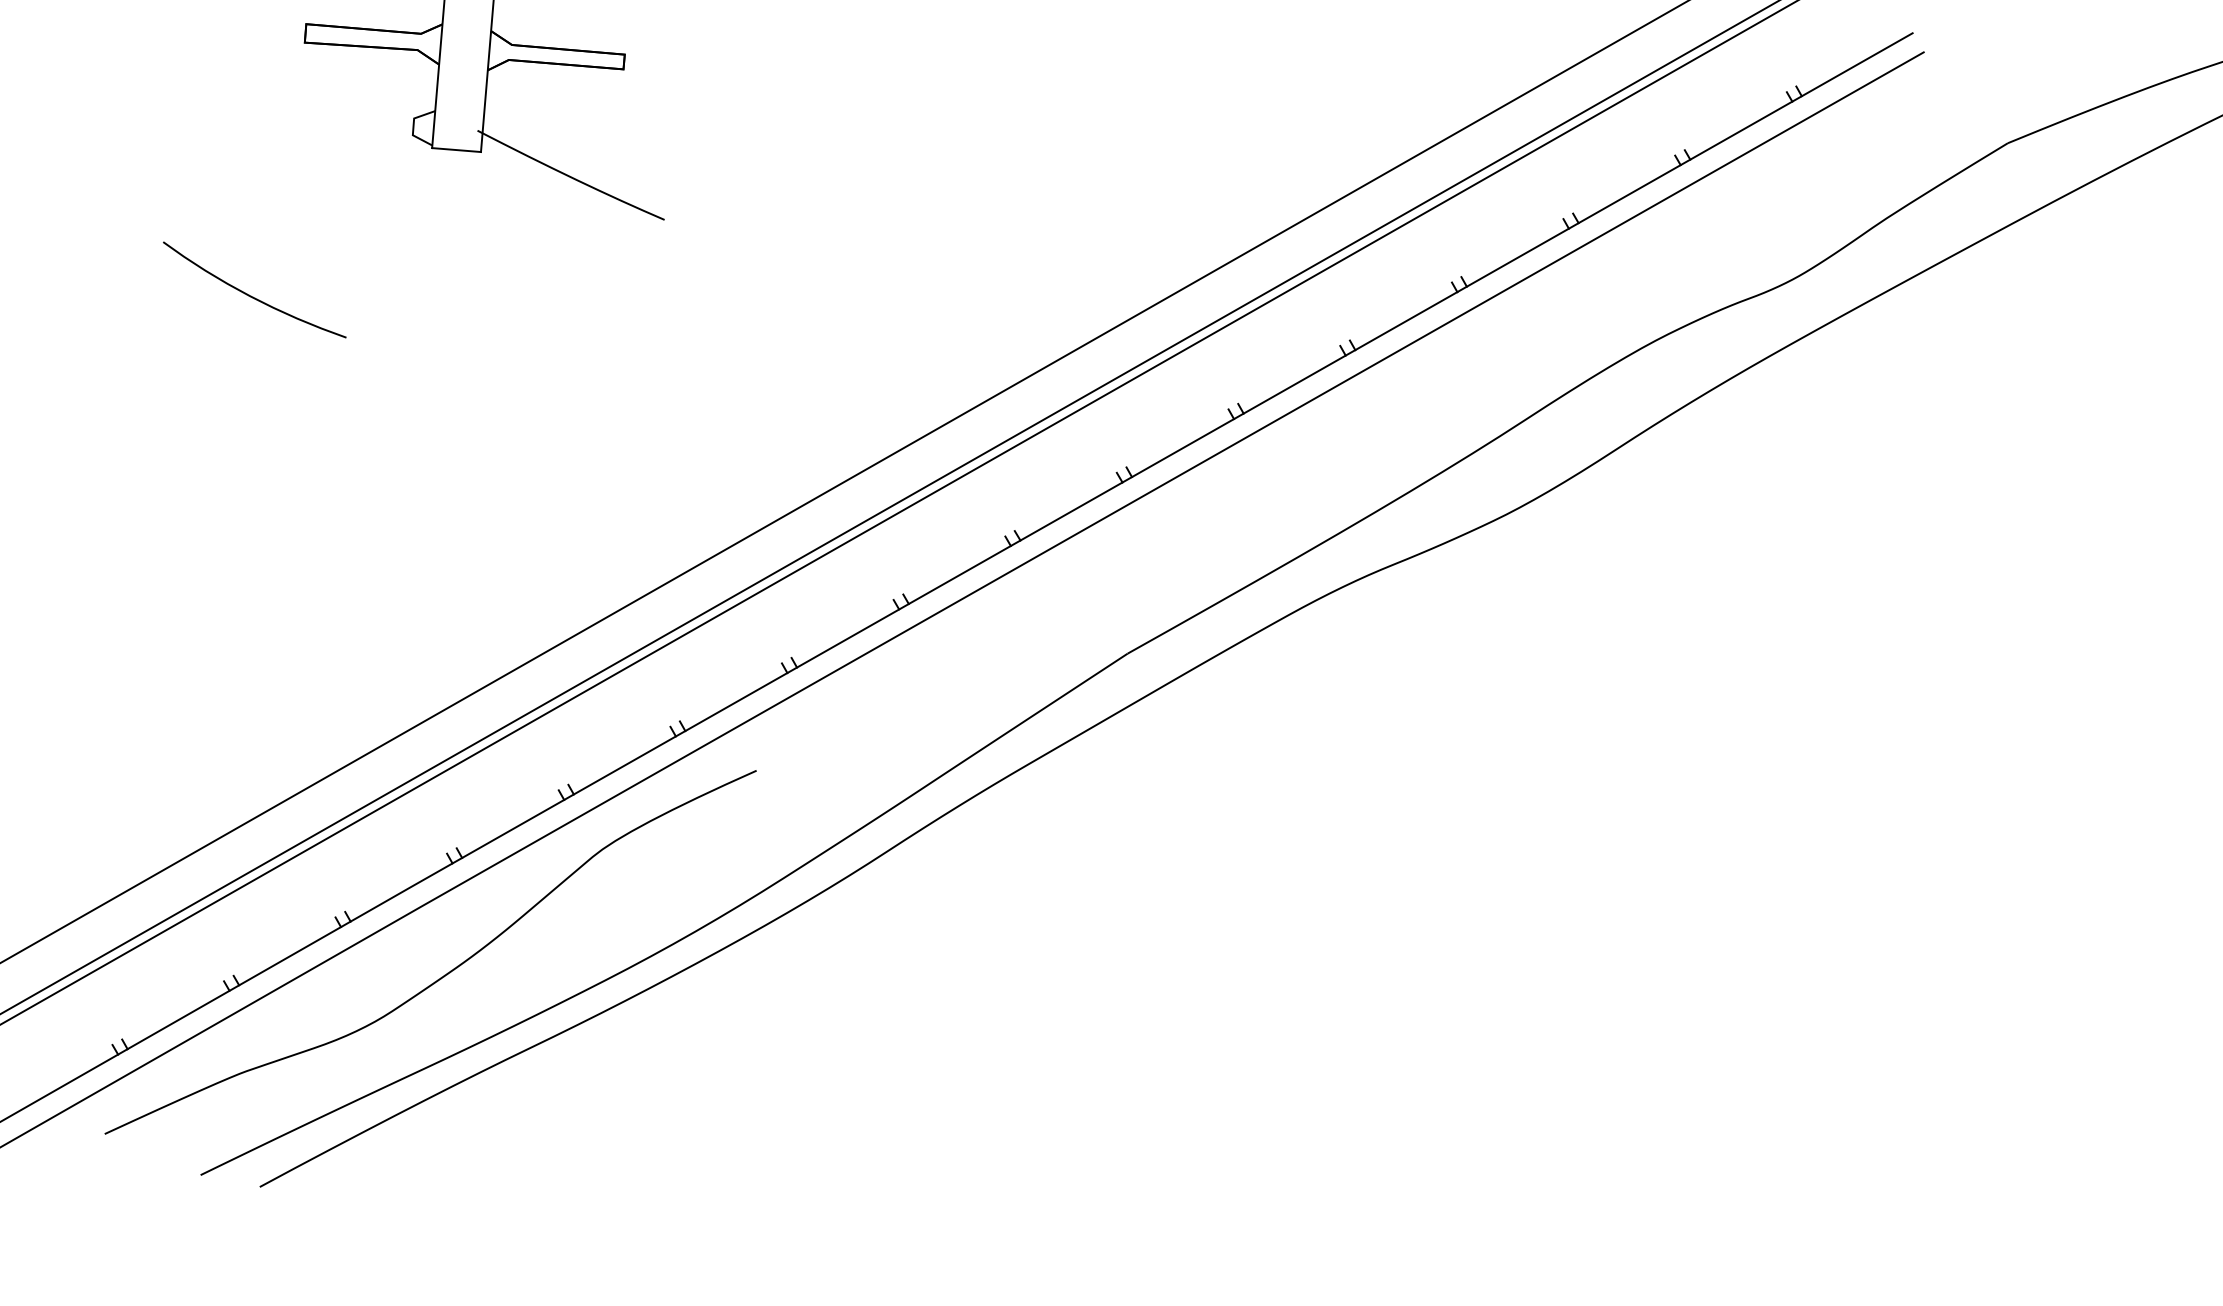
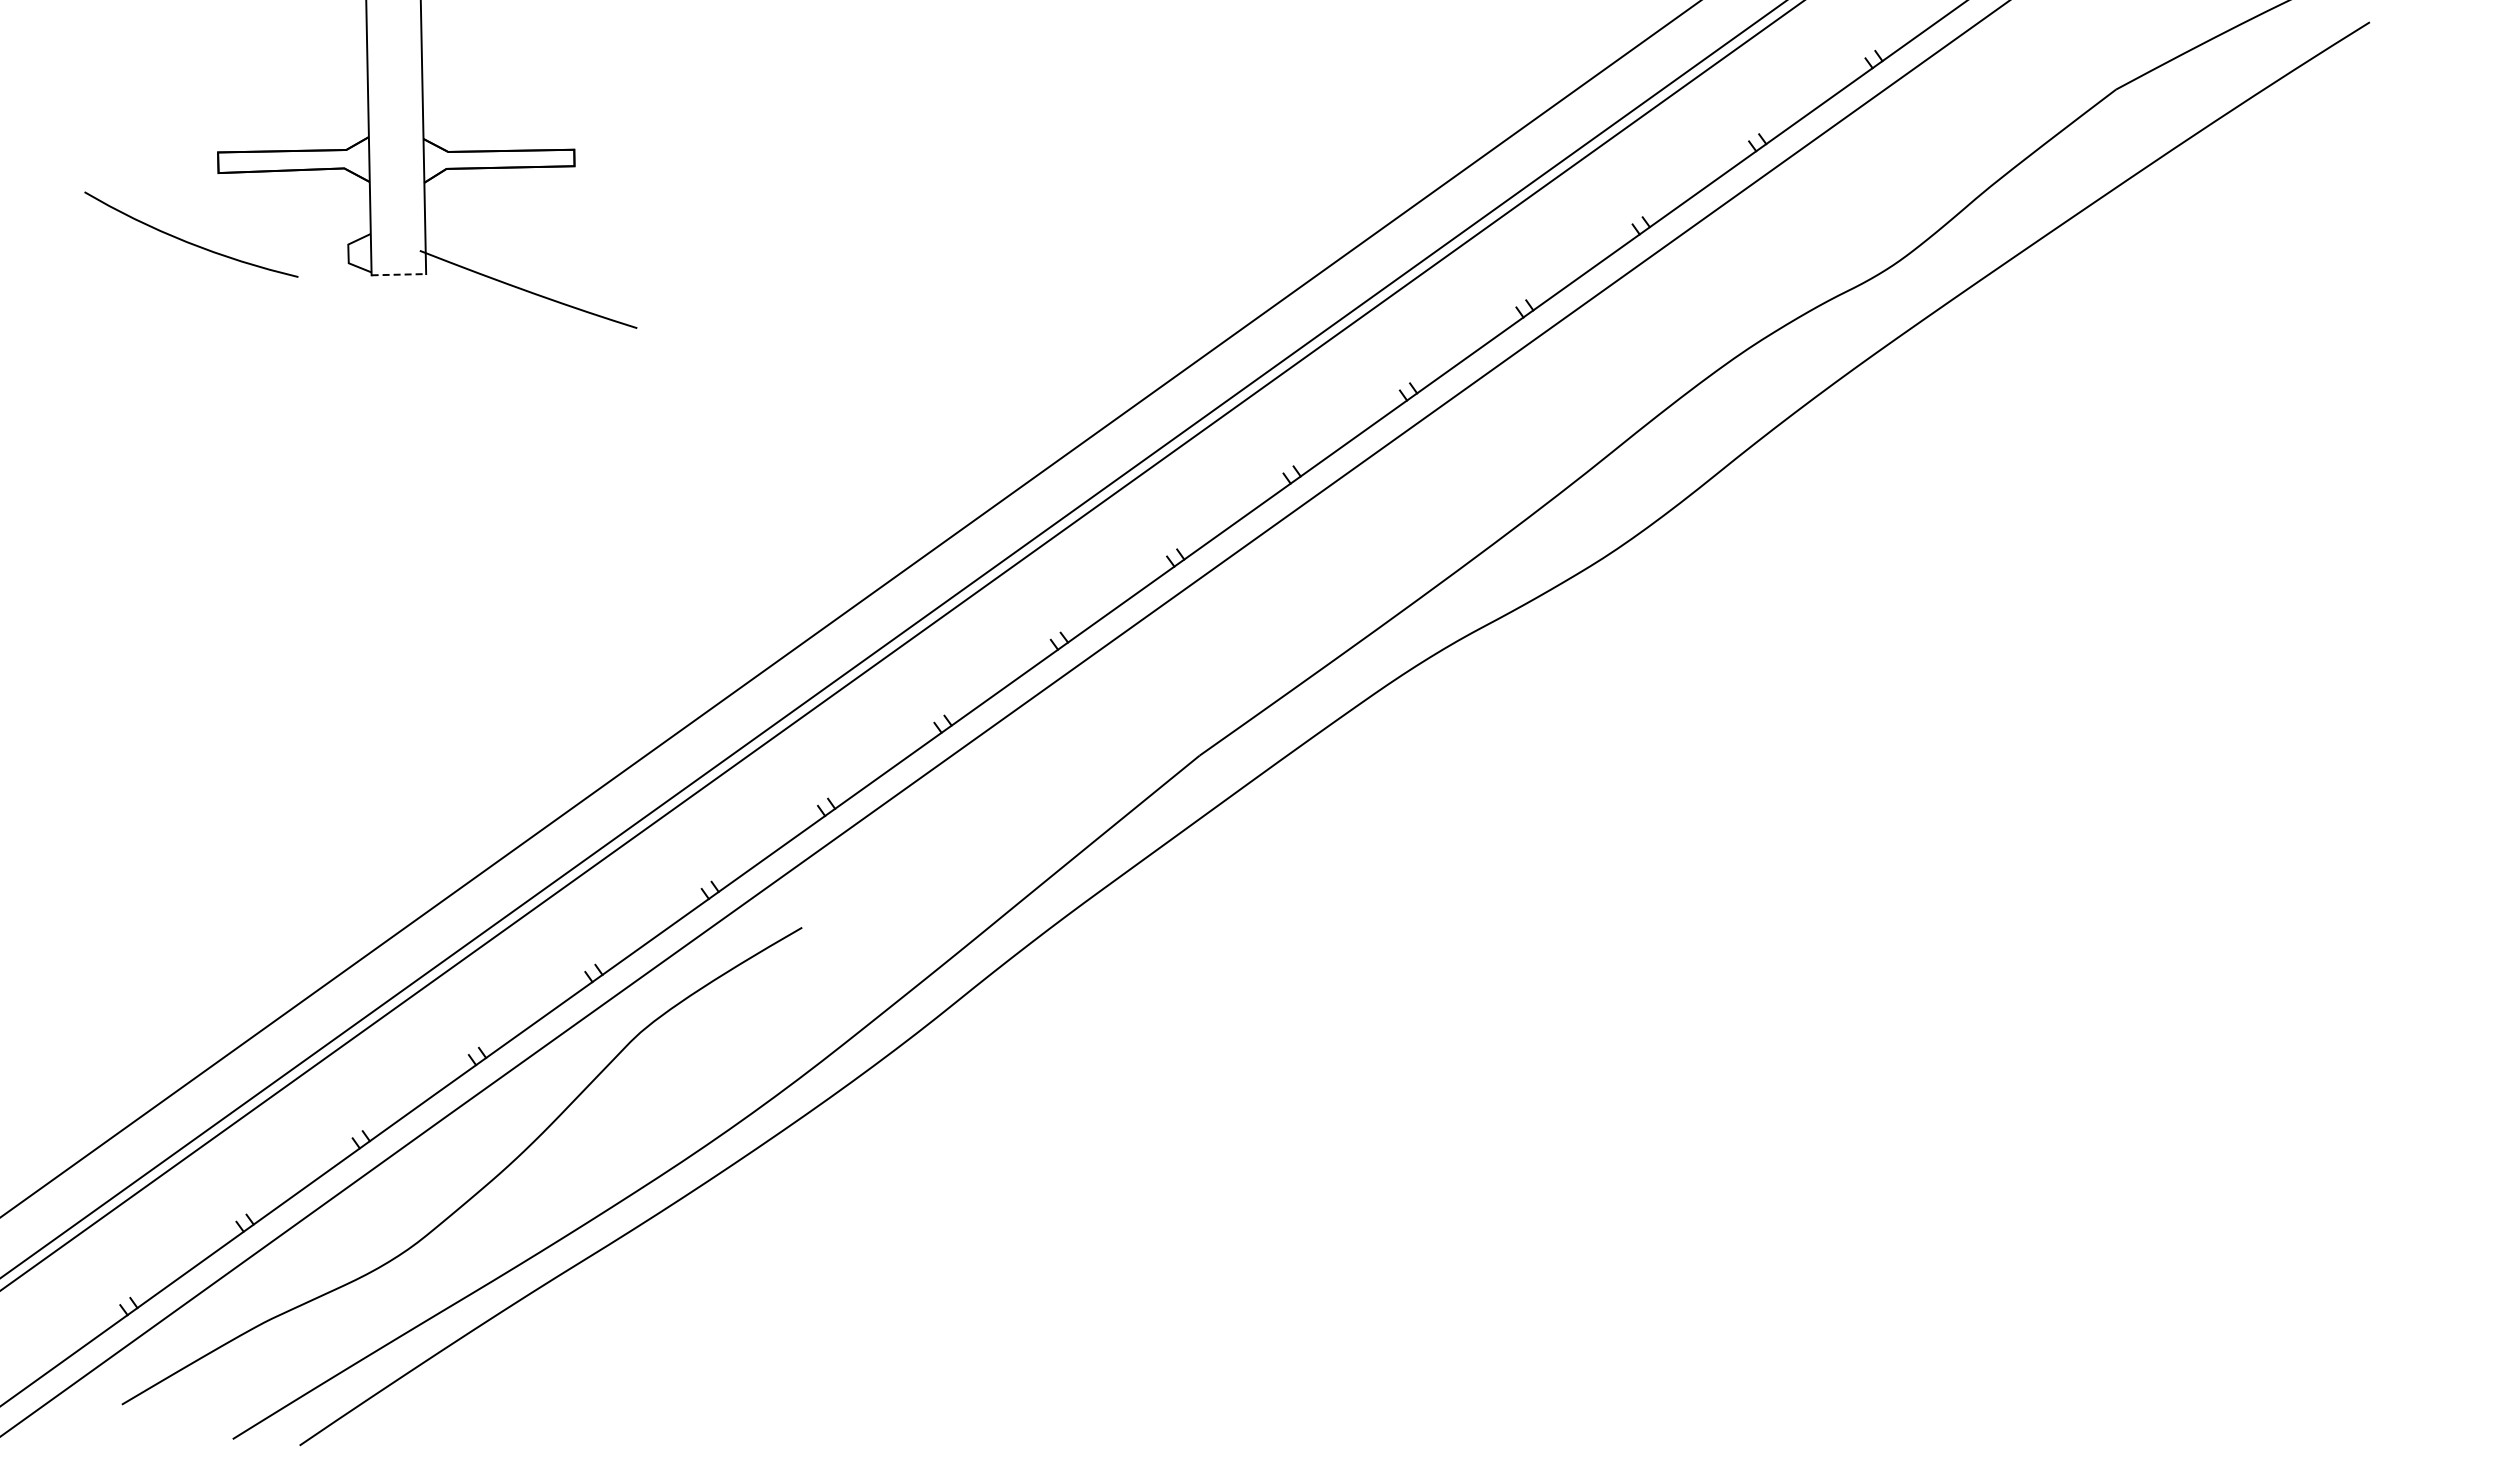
line: (457, 149) -> (399, 274), solid -> dashed
curve: (251, 295) -> (188, 241), moved

